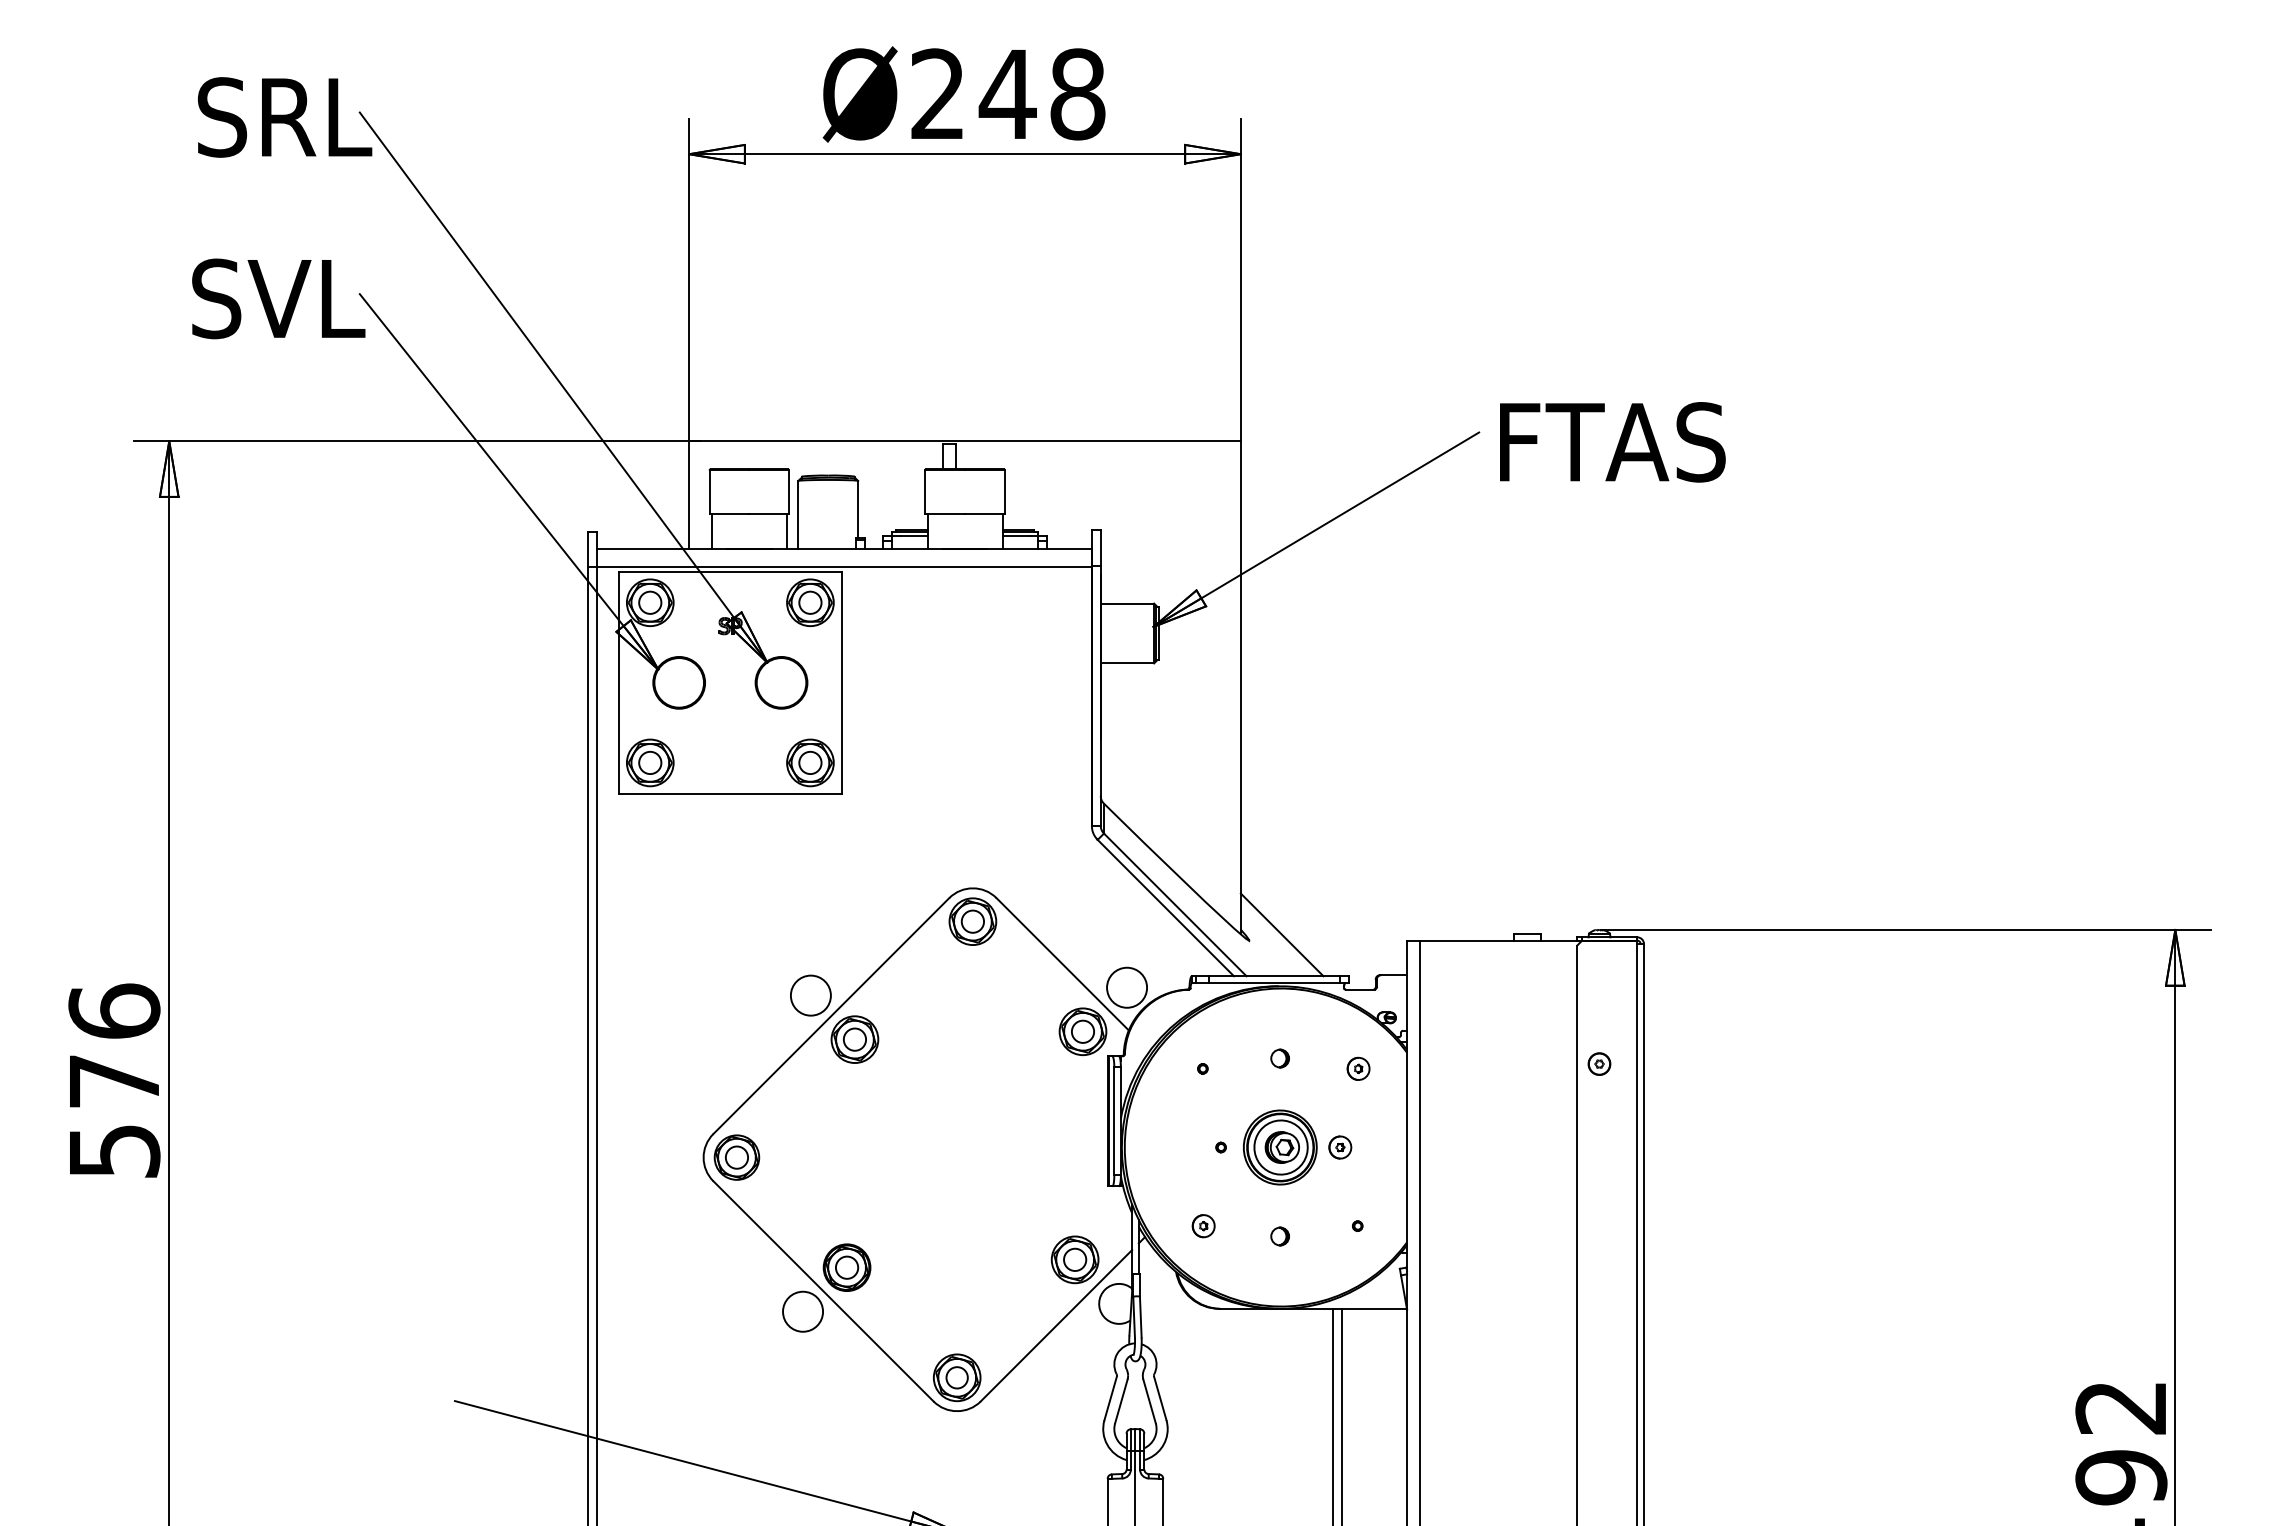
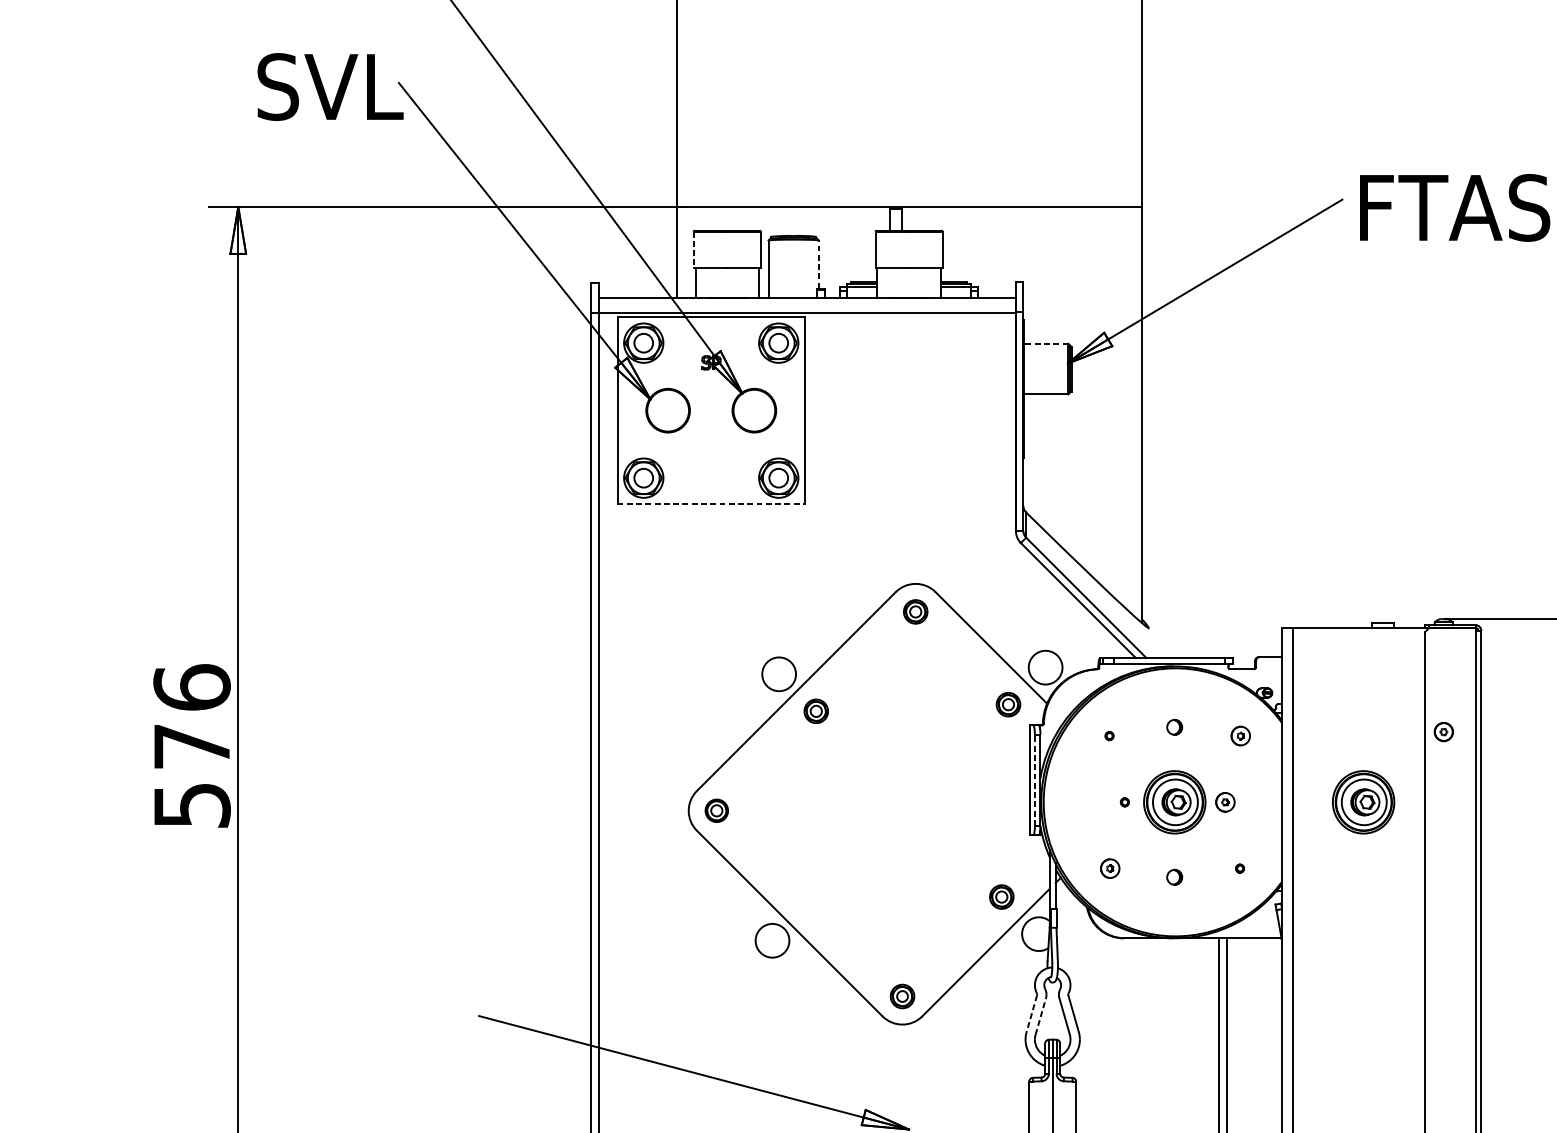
line: (709, 492) -> (693, 250), solid -> dashed
line: (858, 508) -> (819, 263), solid -> dashed
line: (1127, 603) -> (1046, 343), solid -> dashed
line: (730, 794) -> (711, 504), solid -> dashed
part: (972, 921) -> (915, 611), size x0.6
line: (1281, 934) -> (1175, 622), removed
part: (1082, 1031) -> (1008, 704), size x0.6
part: (854, 1039) -> (815, 711), size x0.6
line: (1114, 1121) -> (1035, 780), solid -> dashed
part: (1504, 1147) -> (1363, 802), added
part: (736, 1157) -> (716, 810), size x0.6
part: (1074, 1259) -> (1001, 896), size x0.6
part: (846, 1267) -> (809, 903), removed
part: (957, 1377) -> (902, 996), size x0.6
line: (1110, 1398) -> (1031, 1013), solid -> dashed
line: (1121, 1401) -> (1040, 1016), solid -> dashed

